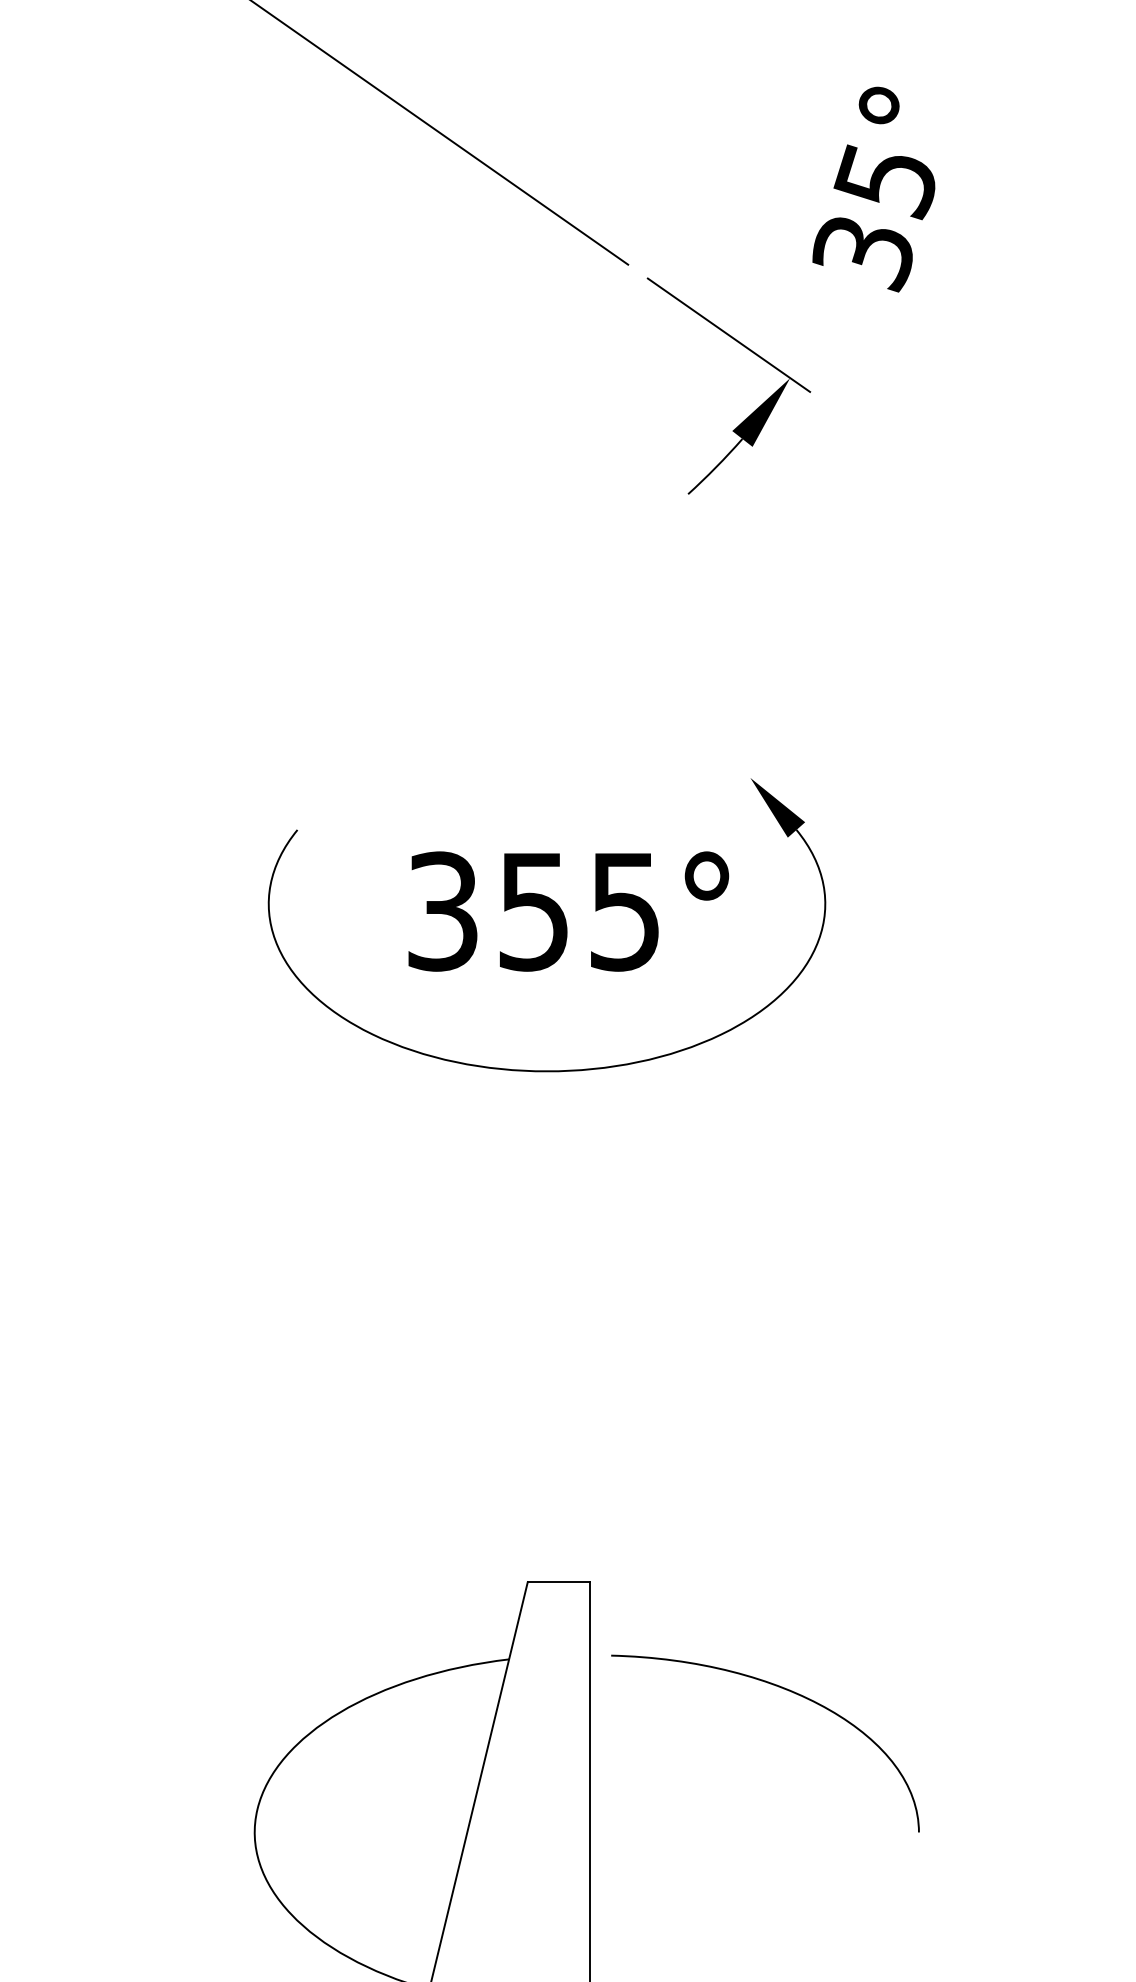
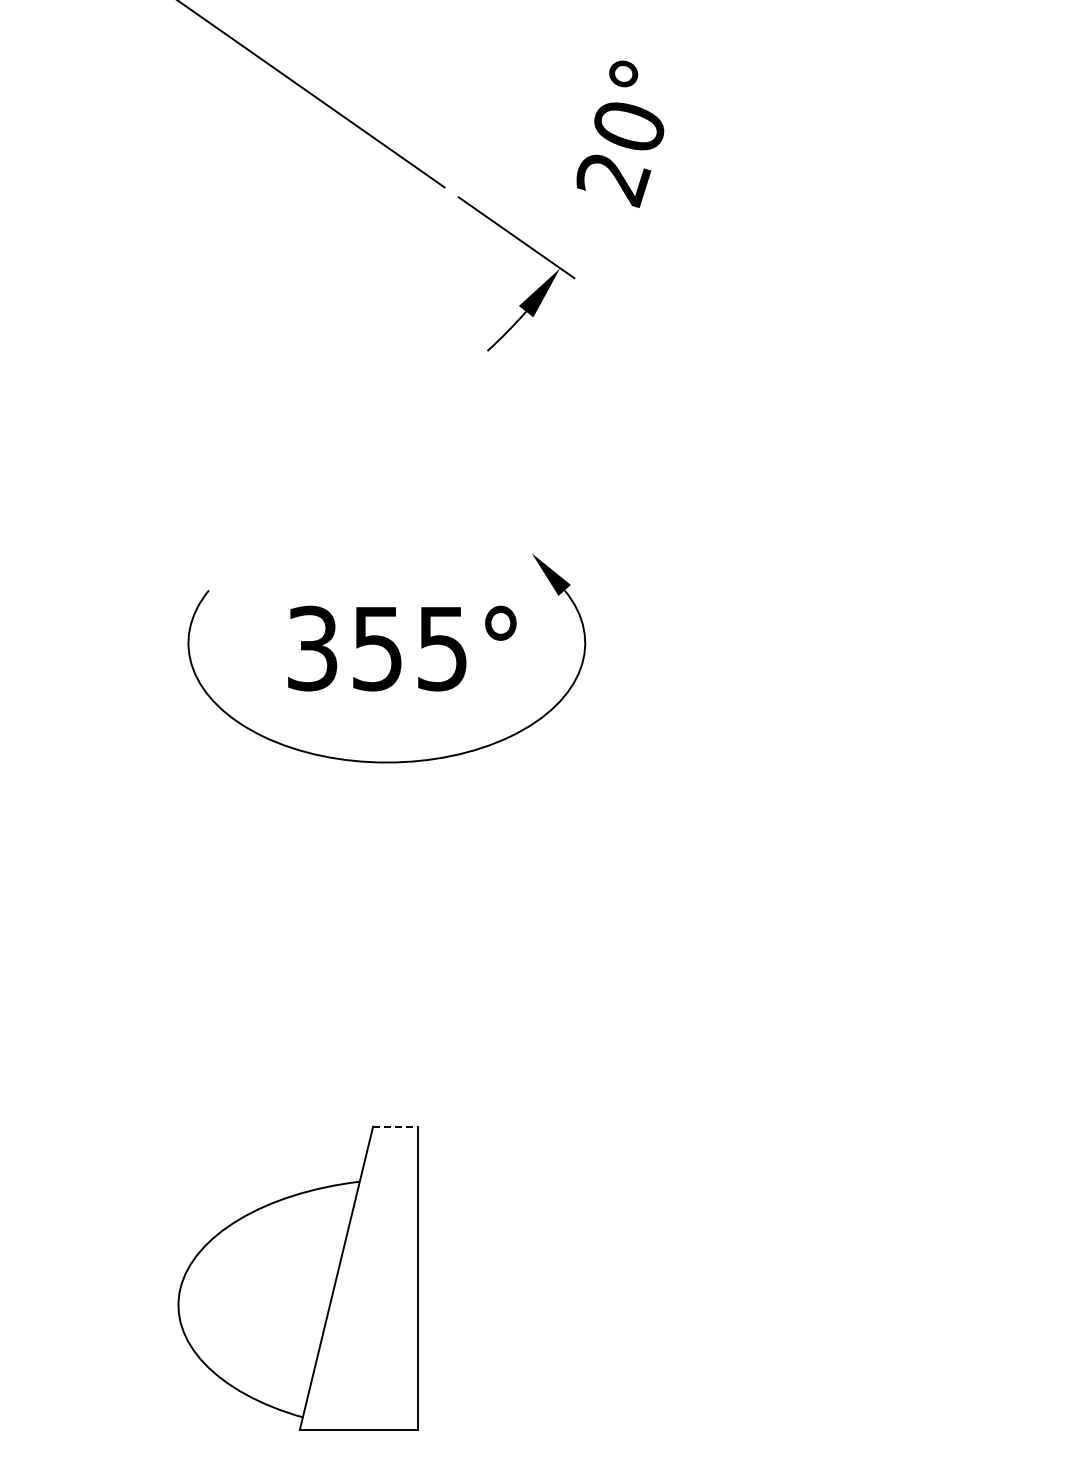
text: (874, 218) -> (620, 154), 35° -> 20°
line: (559, 1581) -> (395, 1126), solid -> dashed
curve: (786, 1691) -> (557, 1204), removed

